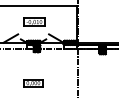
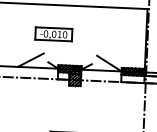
part: (34, 21) -> (53, 33), moved

